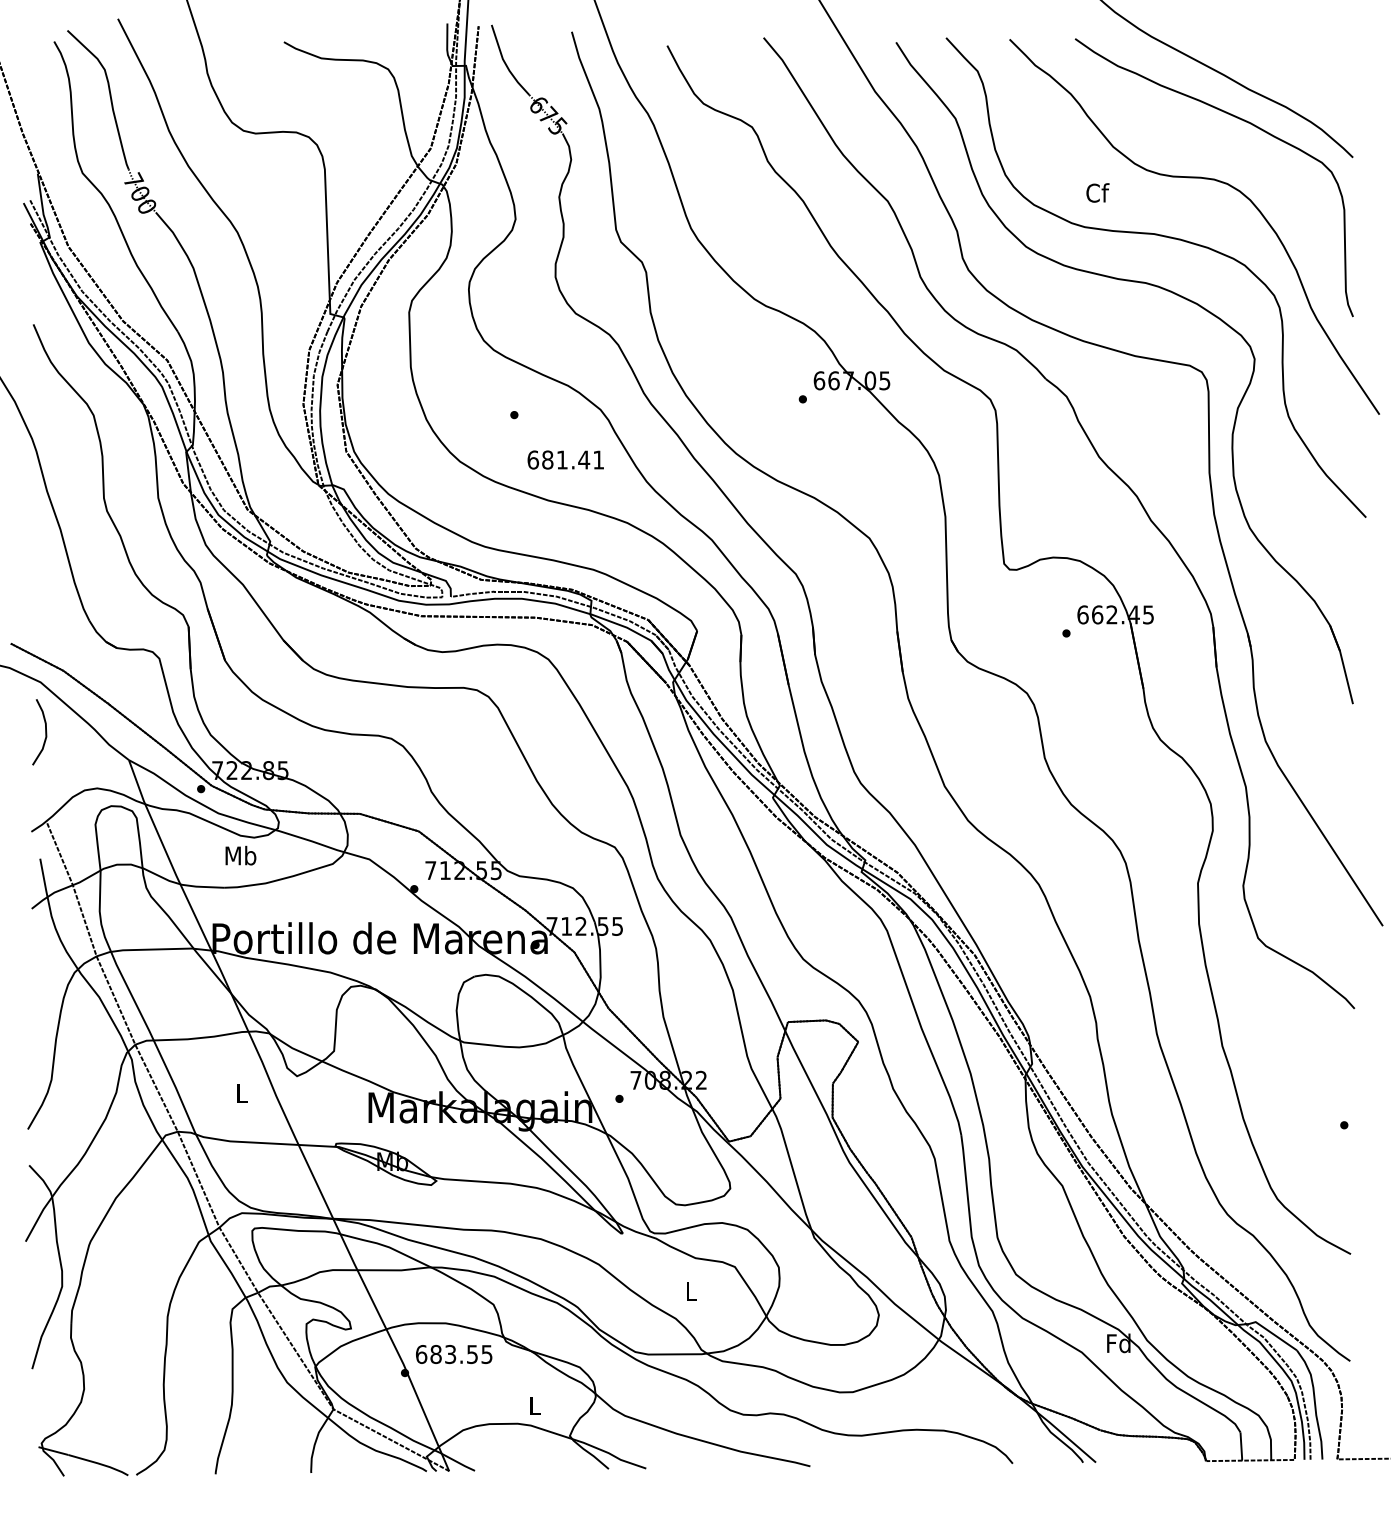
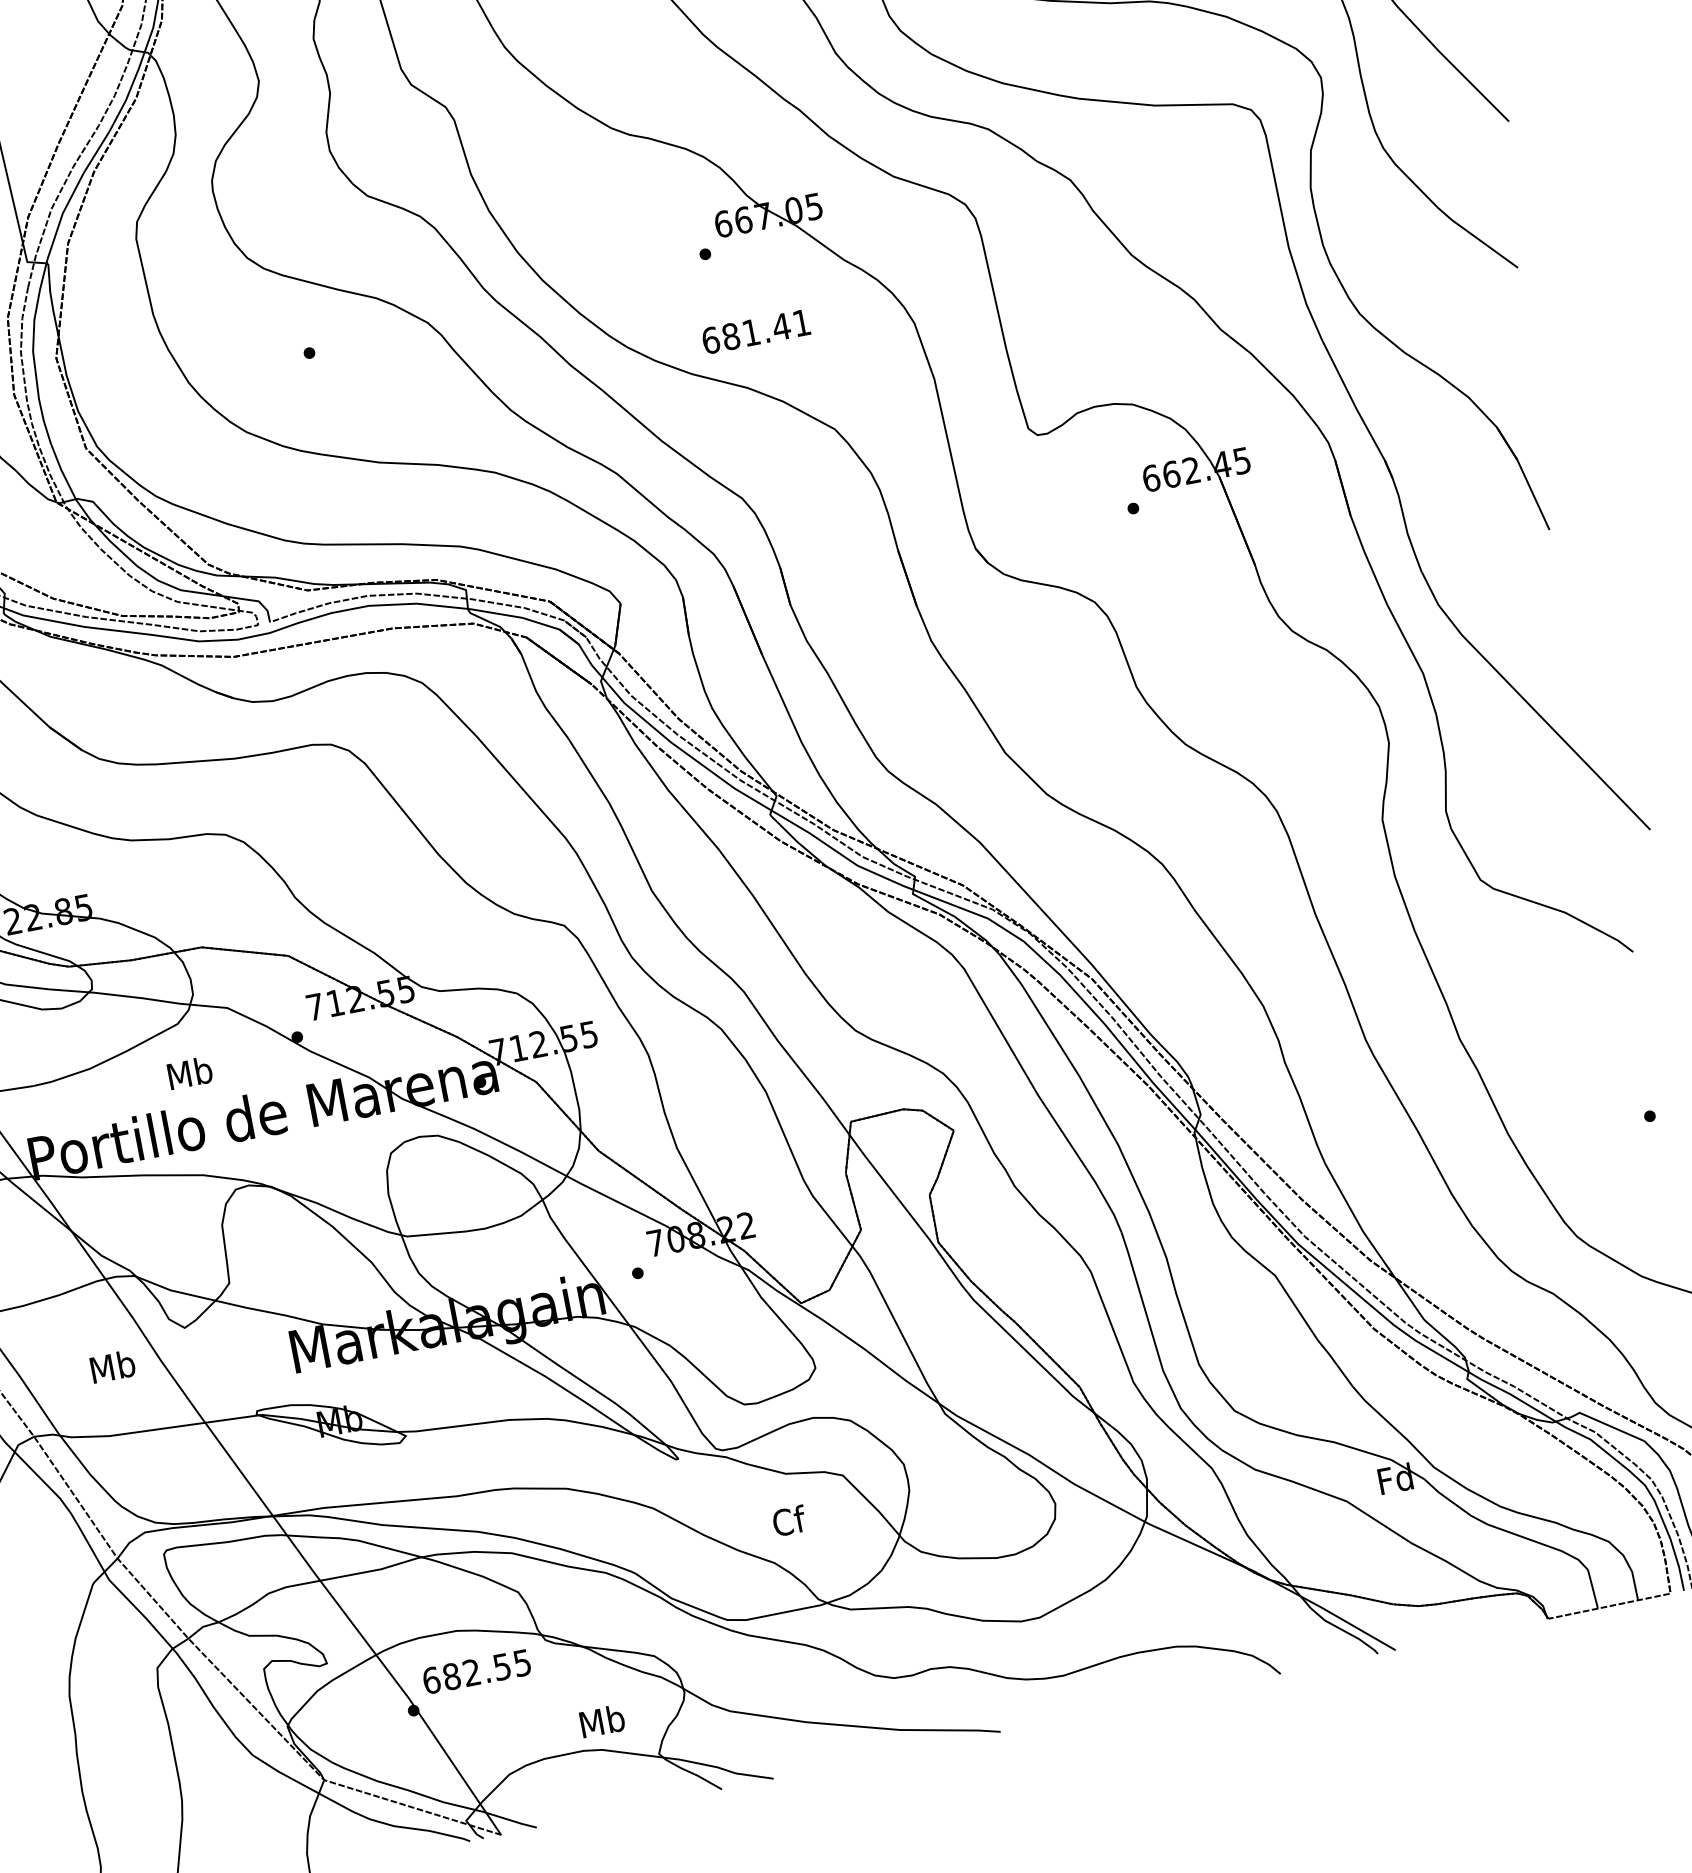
text: (565, 459) -> (755, 331), moved
text: (240, 855) -> (189, 1072), moved
text: (241, 1093) -> (112, 1366), L -> Mb
text: (691, 1291) -> (789, 1521), L -> Cf
text: (450, 1354) -> (471, 1672), 683.55 -> 682.55
text: (534, 1405) -> (601, 1721), L -> Mb

